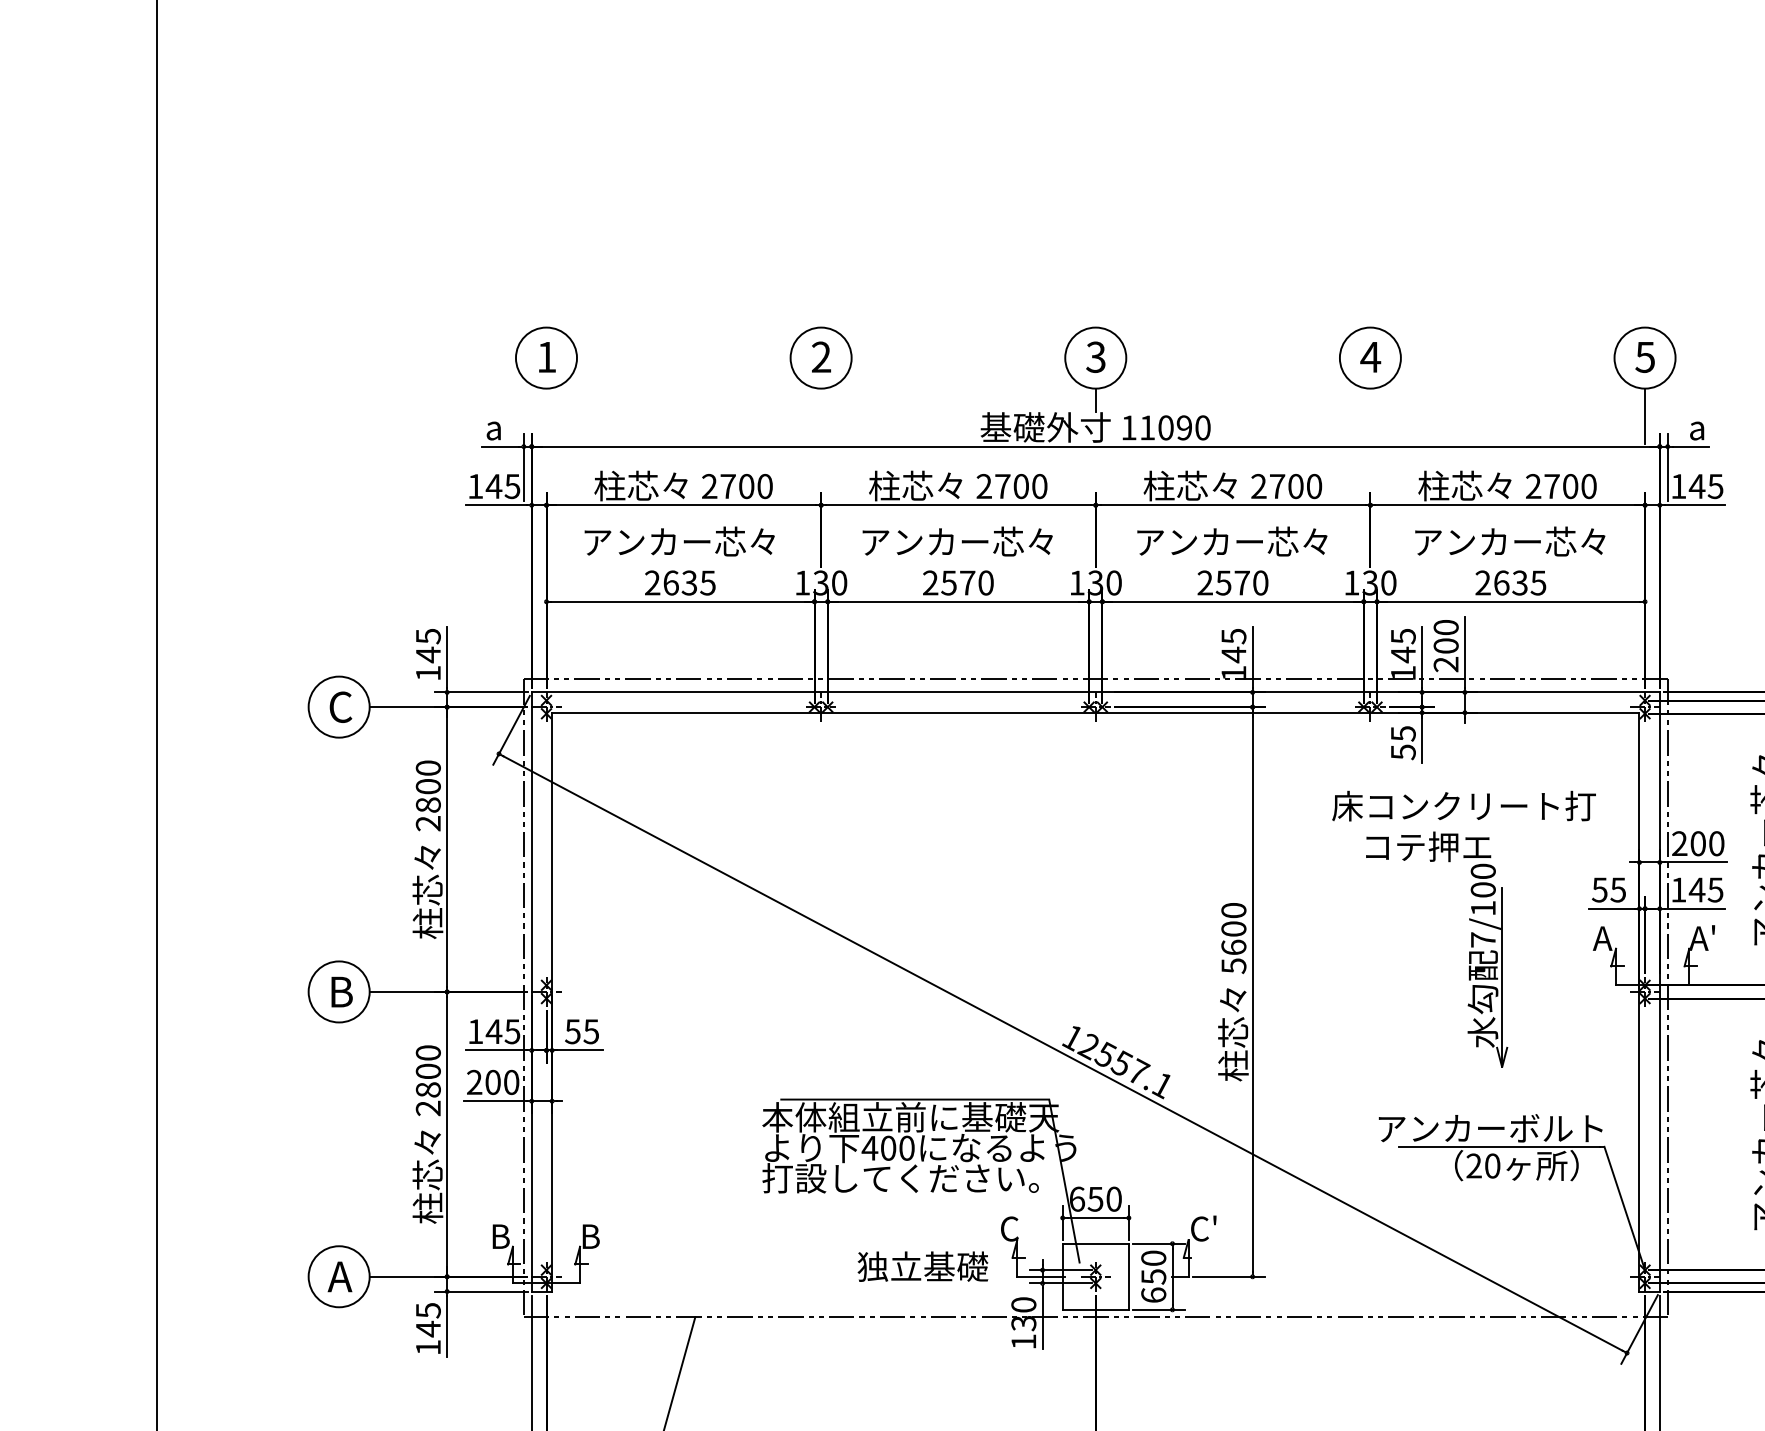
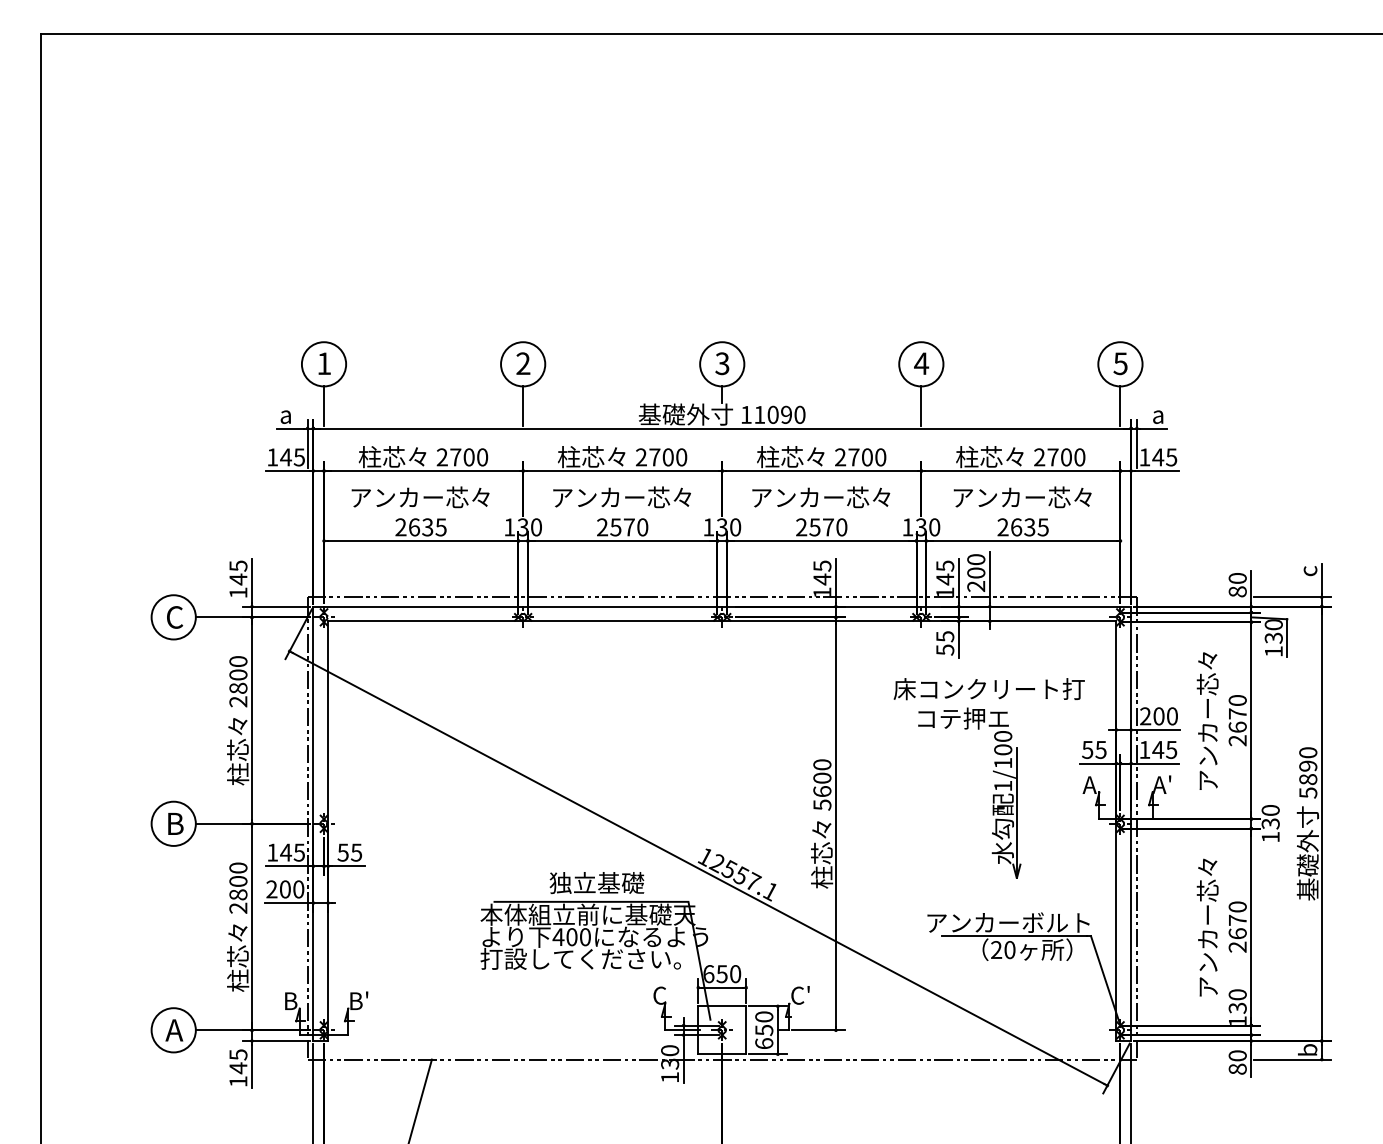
line: (547, 416) -> (324, 406), added
line: (821, 416) -> (523, 406), added
line: (1370, 416) -> (921, 406), added
text: (1482, 939) -> (1002, 785), 7/100 -> 1/100
text: (606, 1227) -> (367, 994), B -> B'
text: (922, 1265) -> (596, 882), moved

